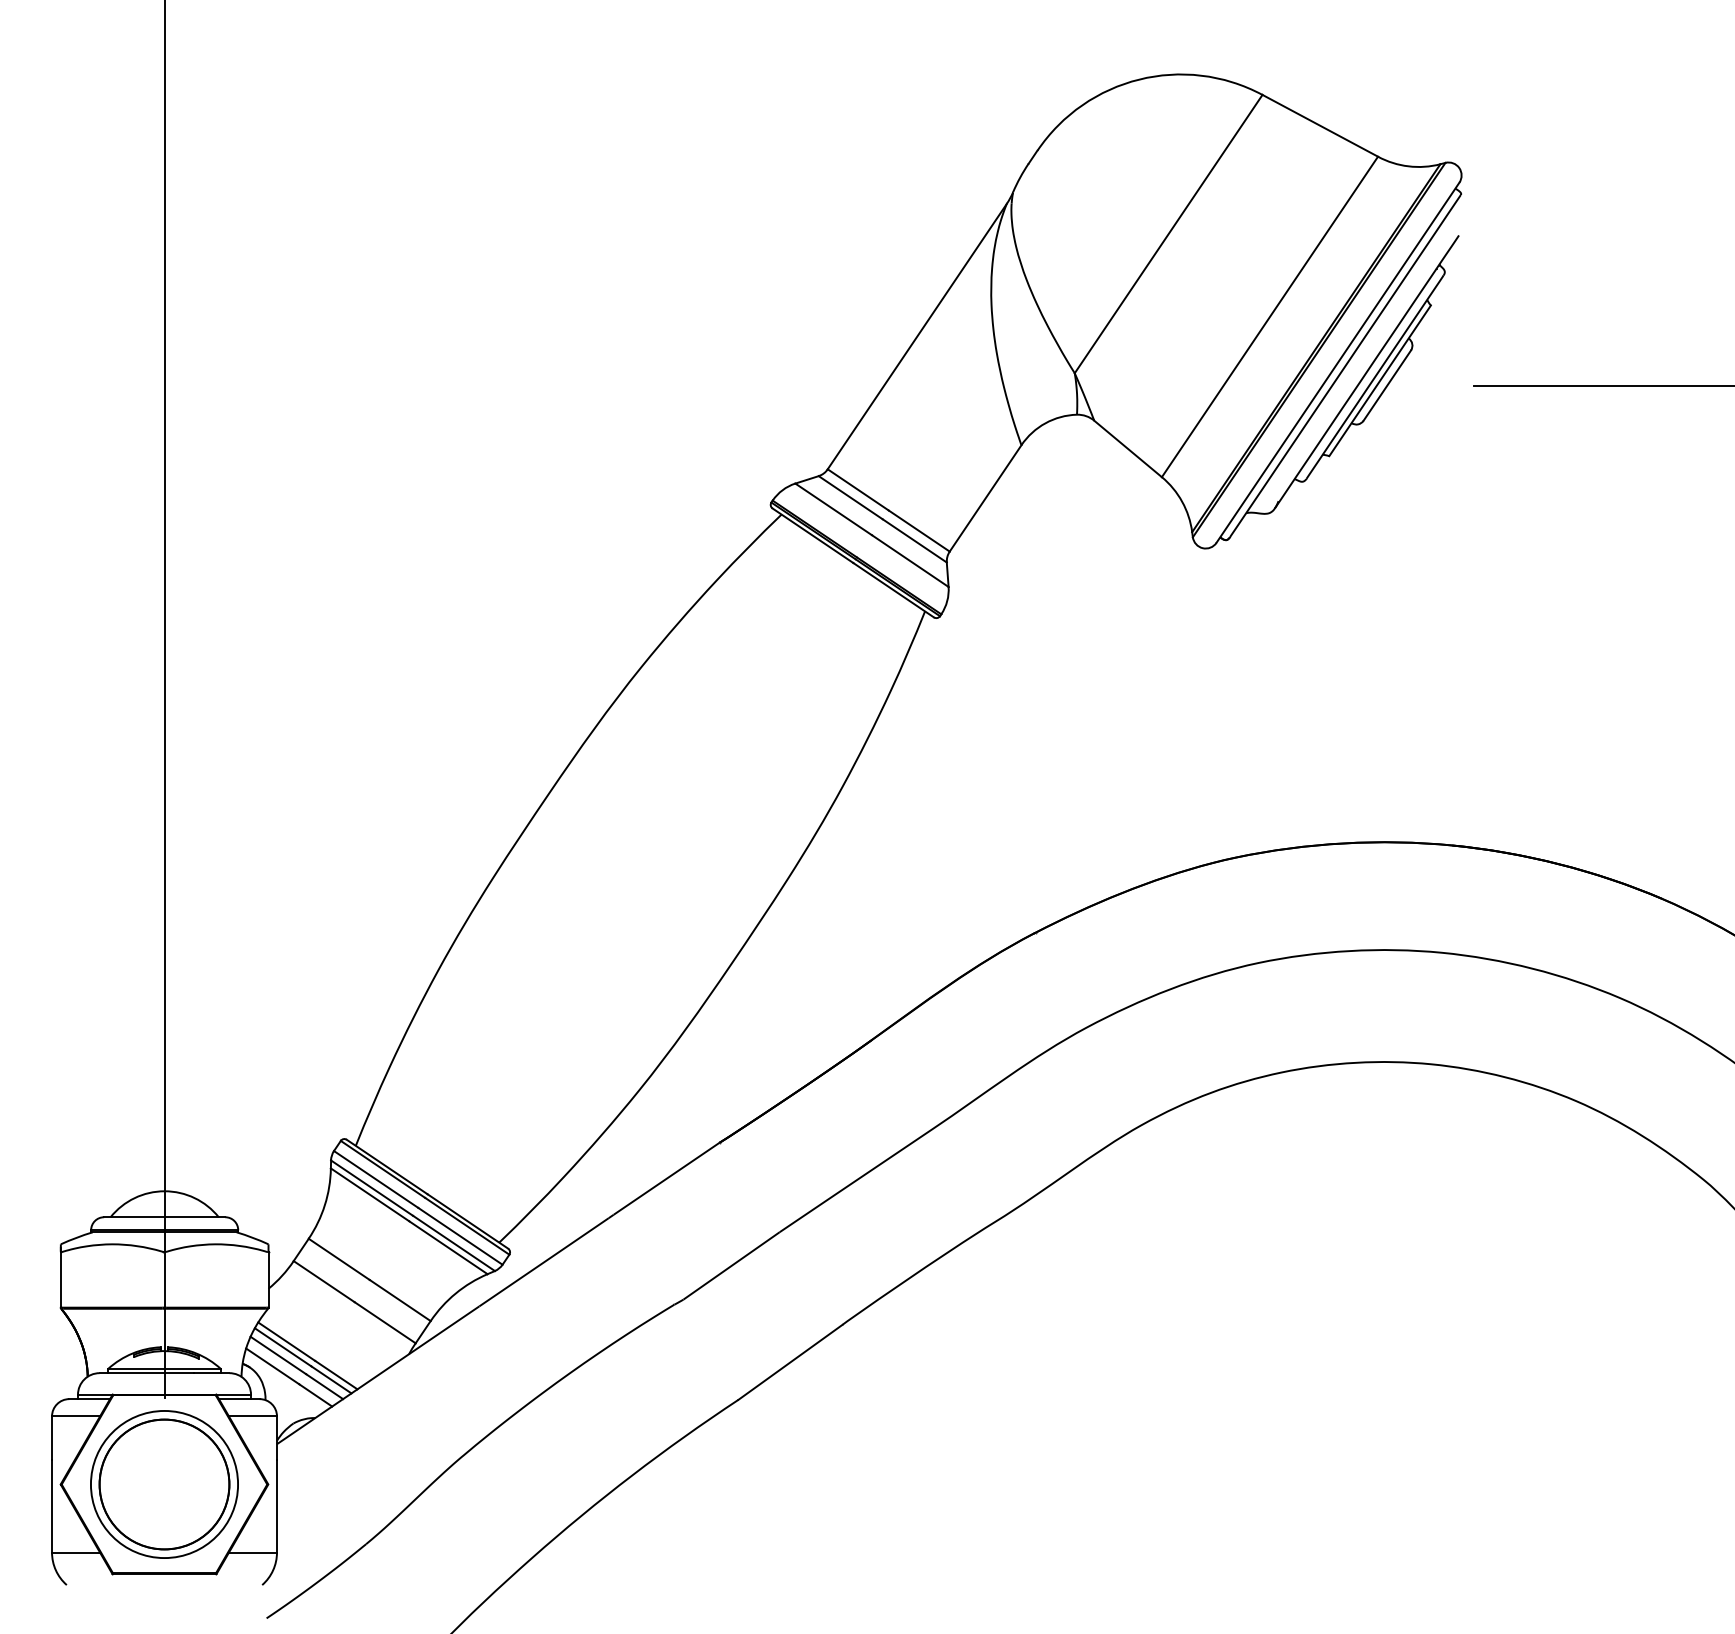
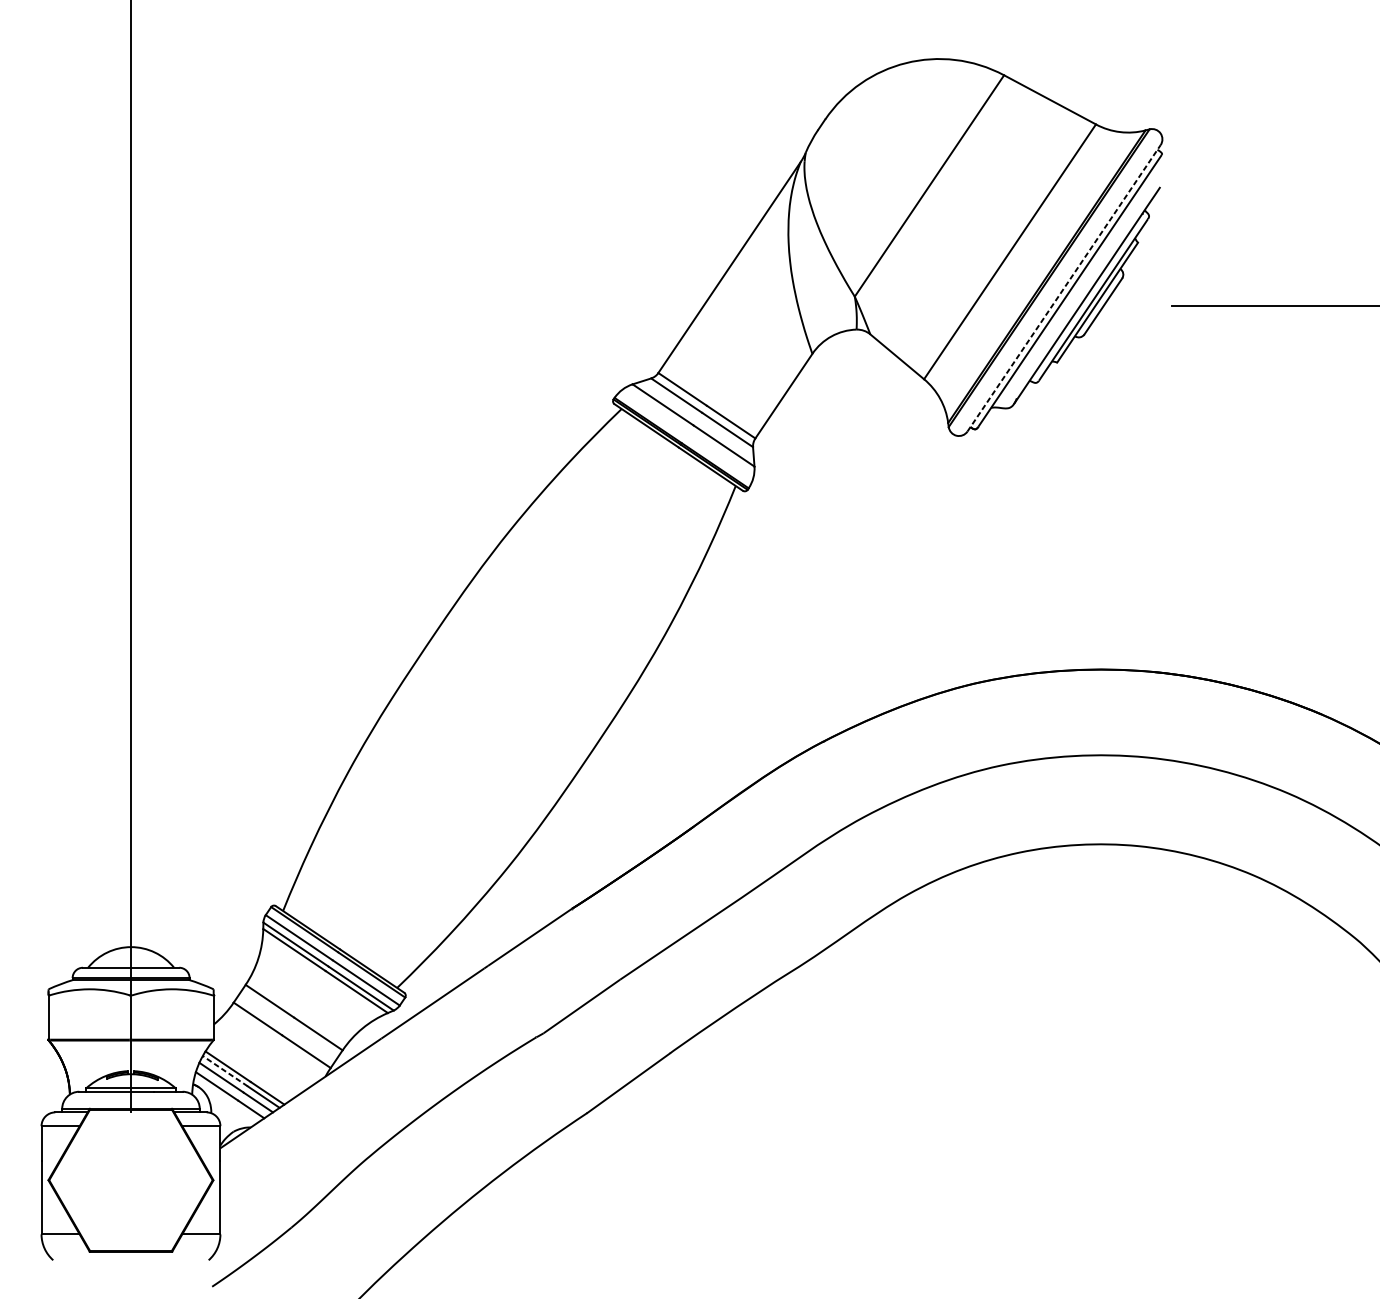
line: (1338, 362) -> (1064, 288), solid -> dashed
line: (282, 1347) -> (224, 1071), solid -> dashed
part: (164, 1484) -> (130, 1180), removed

